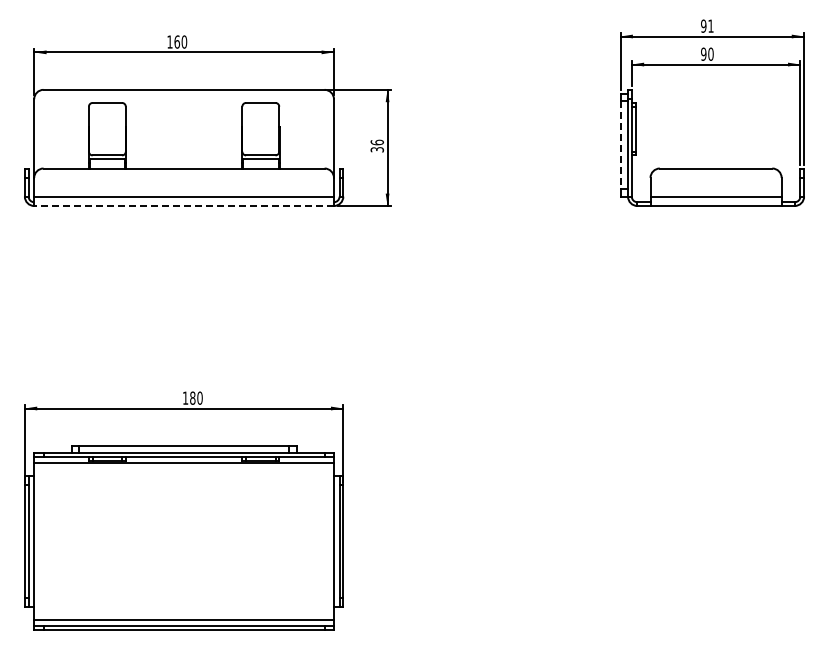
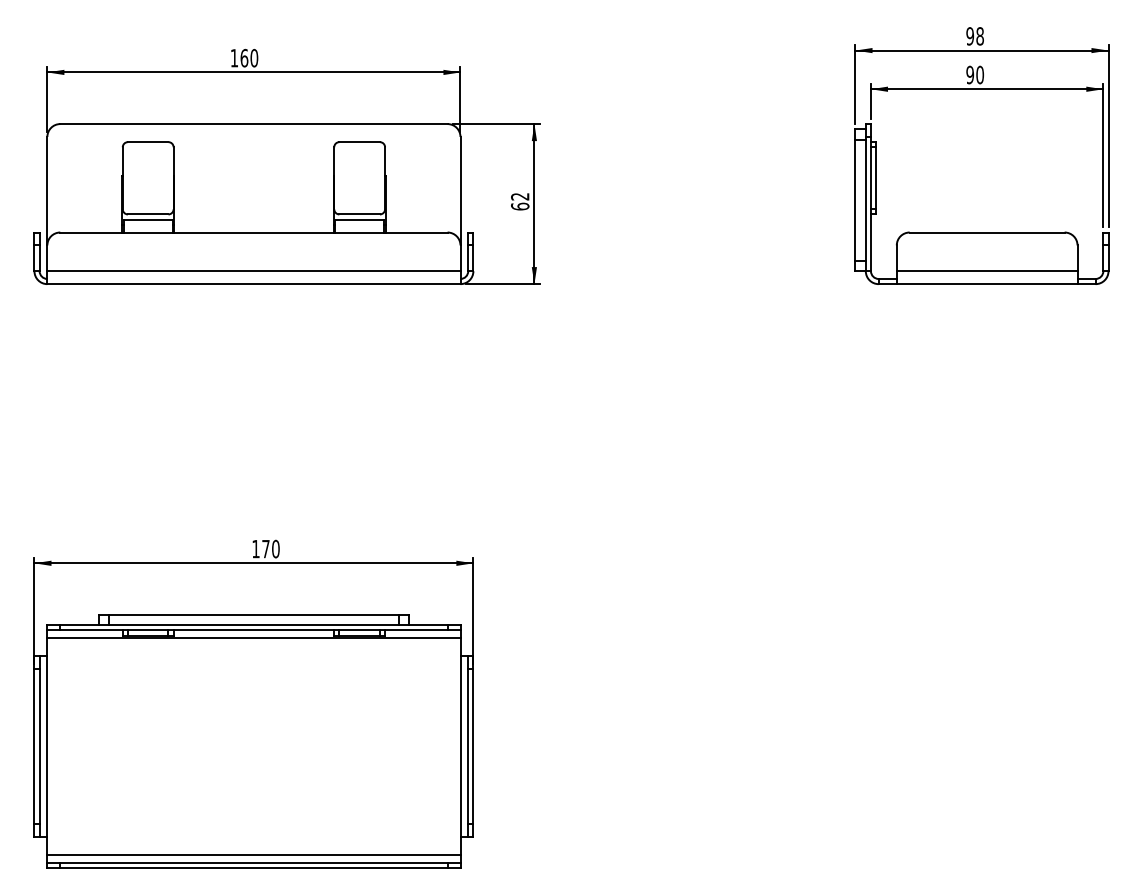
text: (710, 25) -> (979, 35), 91 -> 98
text: (376, 145) -> (519, 200), 36 -> 62
line: (620, 145) -> (855, 200), dashed -> solid
line: (184, 205) -> (254, 283), dashed -> solid
text: (192, 397) -> (265, 548), 180 -> 170

